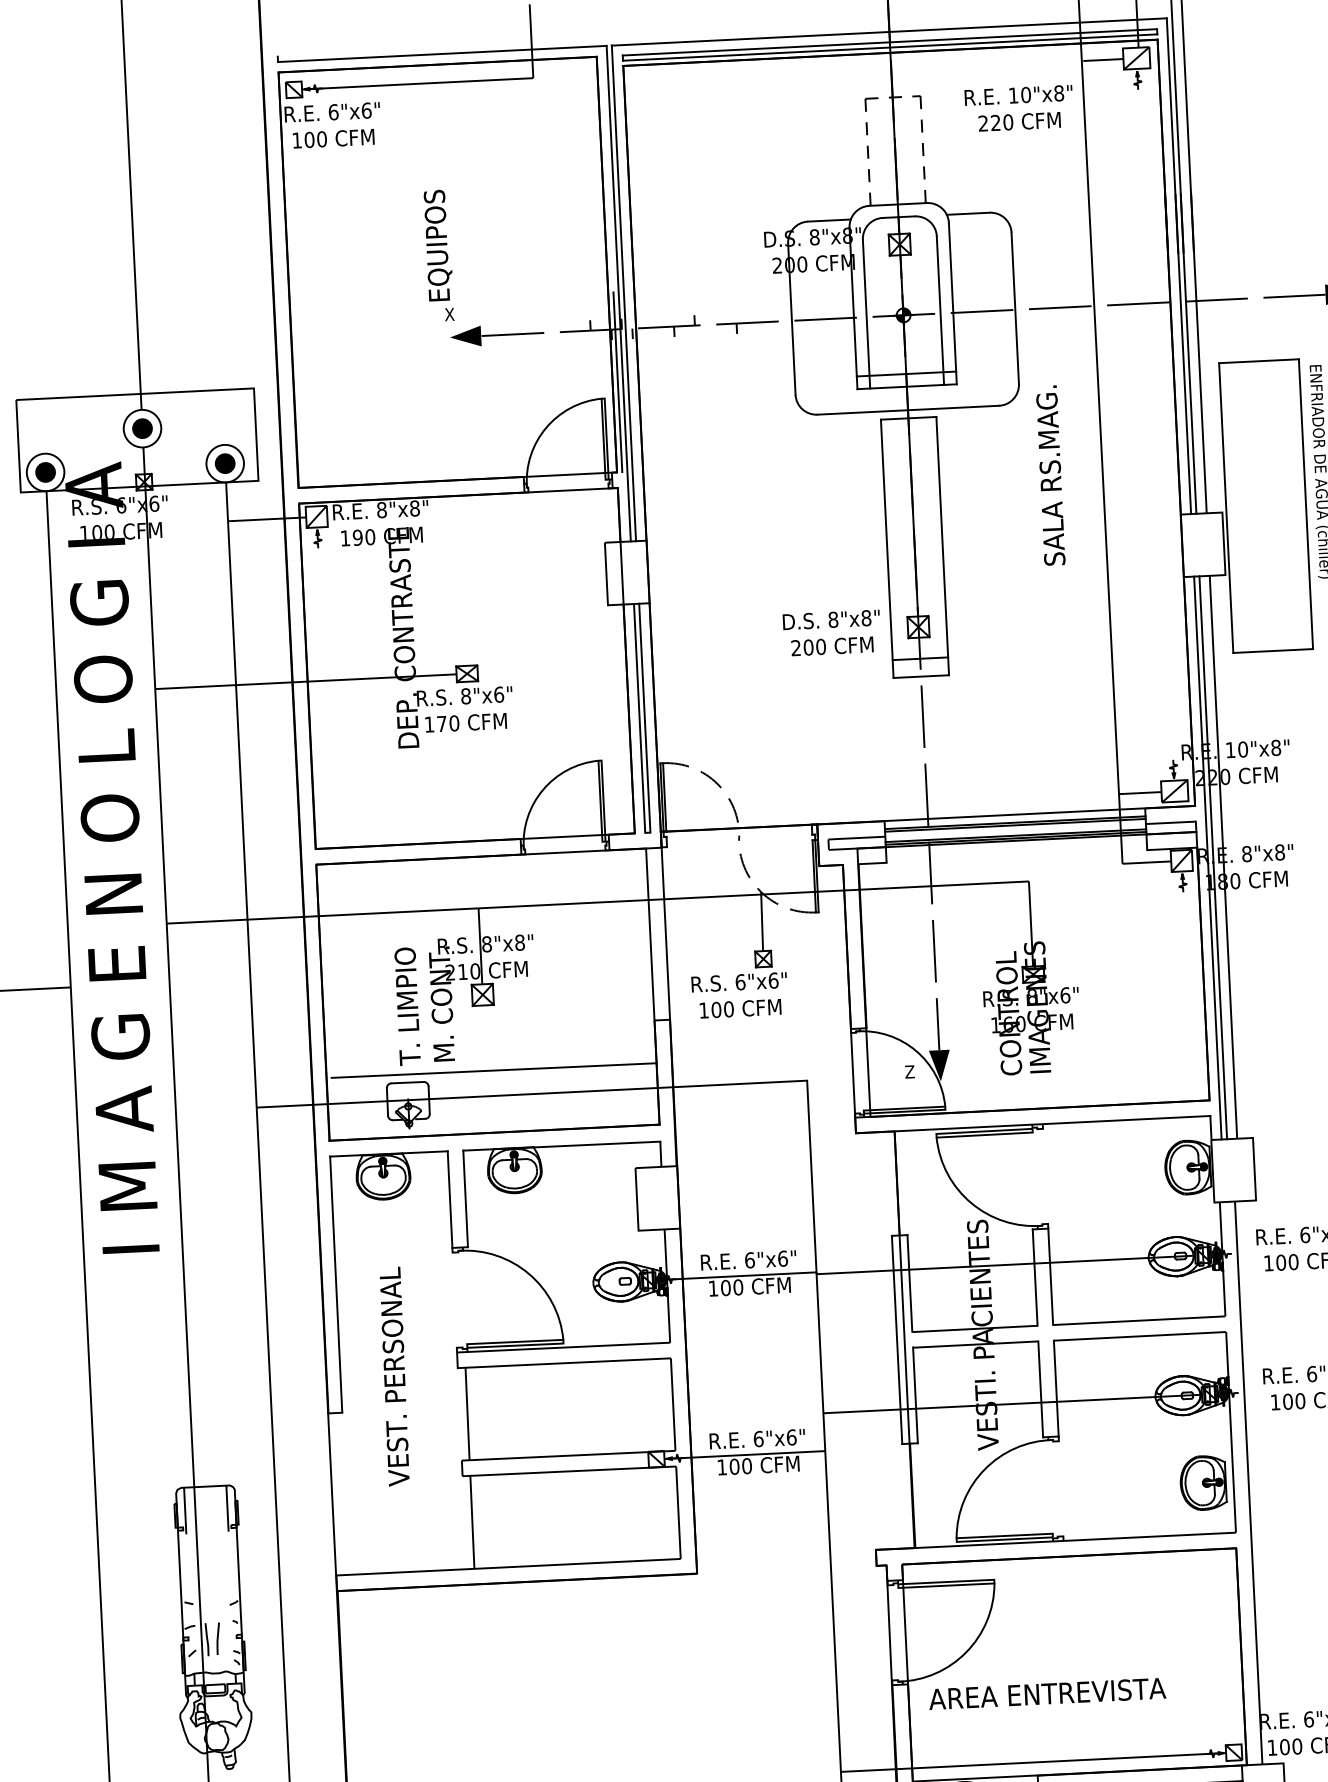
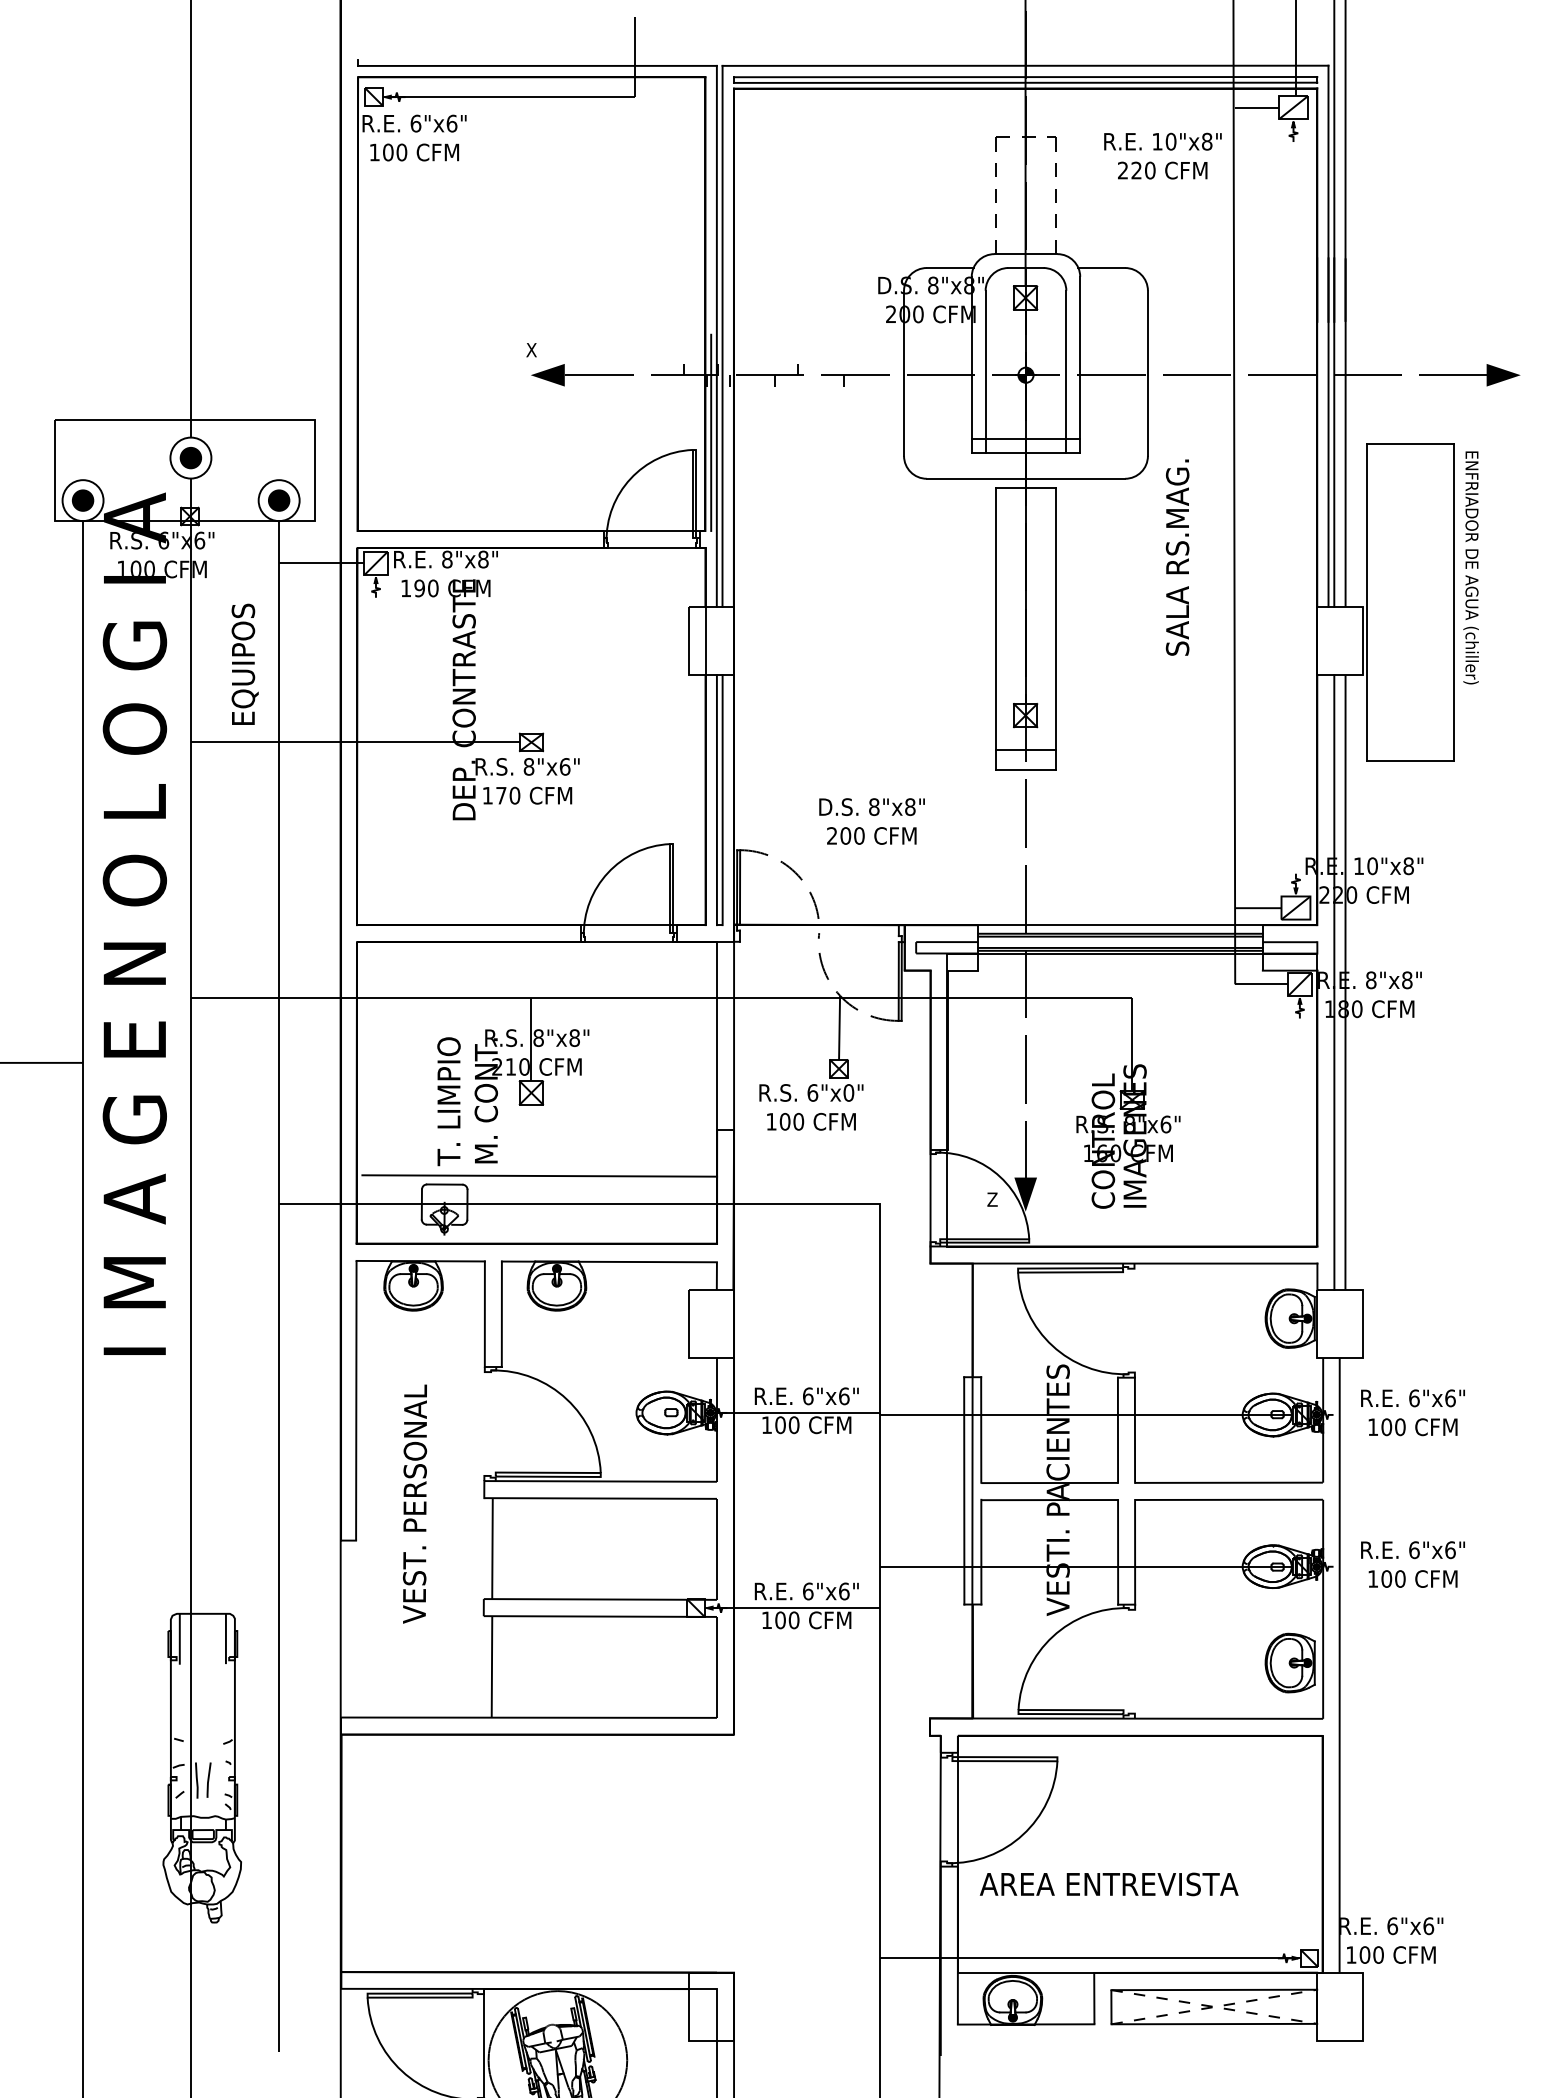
text: (437, 244) -> (244, 663), moved
text: (831, 633) -> (871, 821), moved
line: (1207, 858) -> (1328, 982), removed
text: (773, 980) -> (848, 1092), 6"x6" -> 6"x0"

